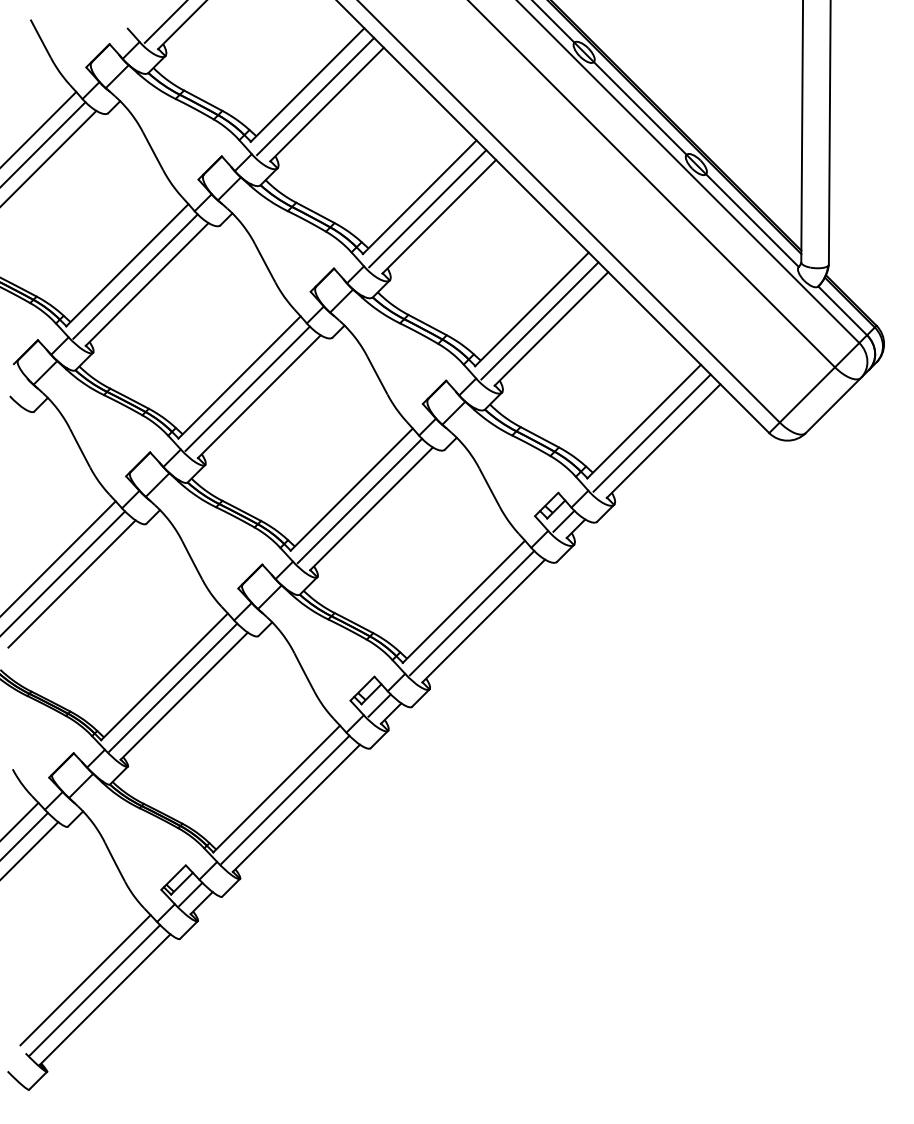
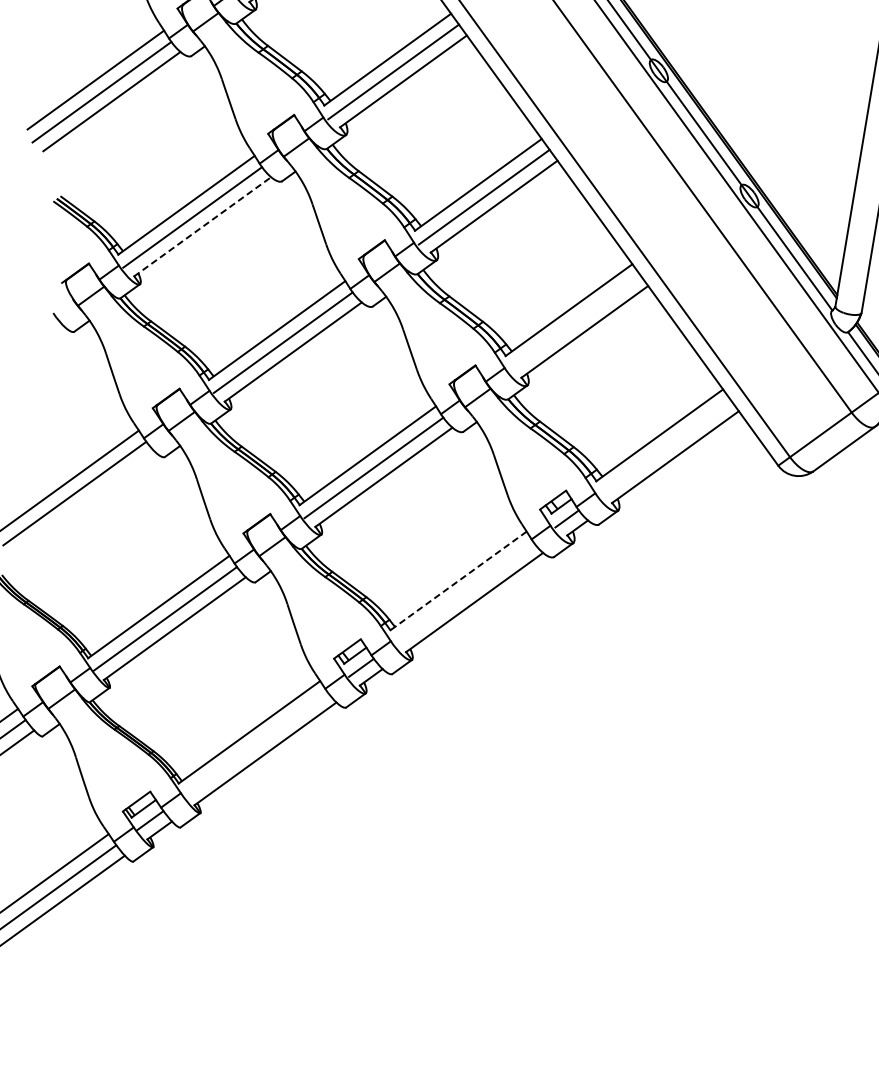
line: (147, 284) -> (202, 226), solid -> dashed
line: (539, 320) -> (574, 321), removed
line: (651, 432) -> (665, 446), removed
line: (71, 583) -> (83, 502), removed
line: (463, 602) -> (457, 581), solid -> dashed
line: (471, 612) -> (464, 592), removed
line: (285, 799) -> (256, 743), removed

